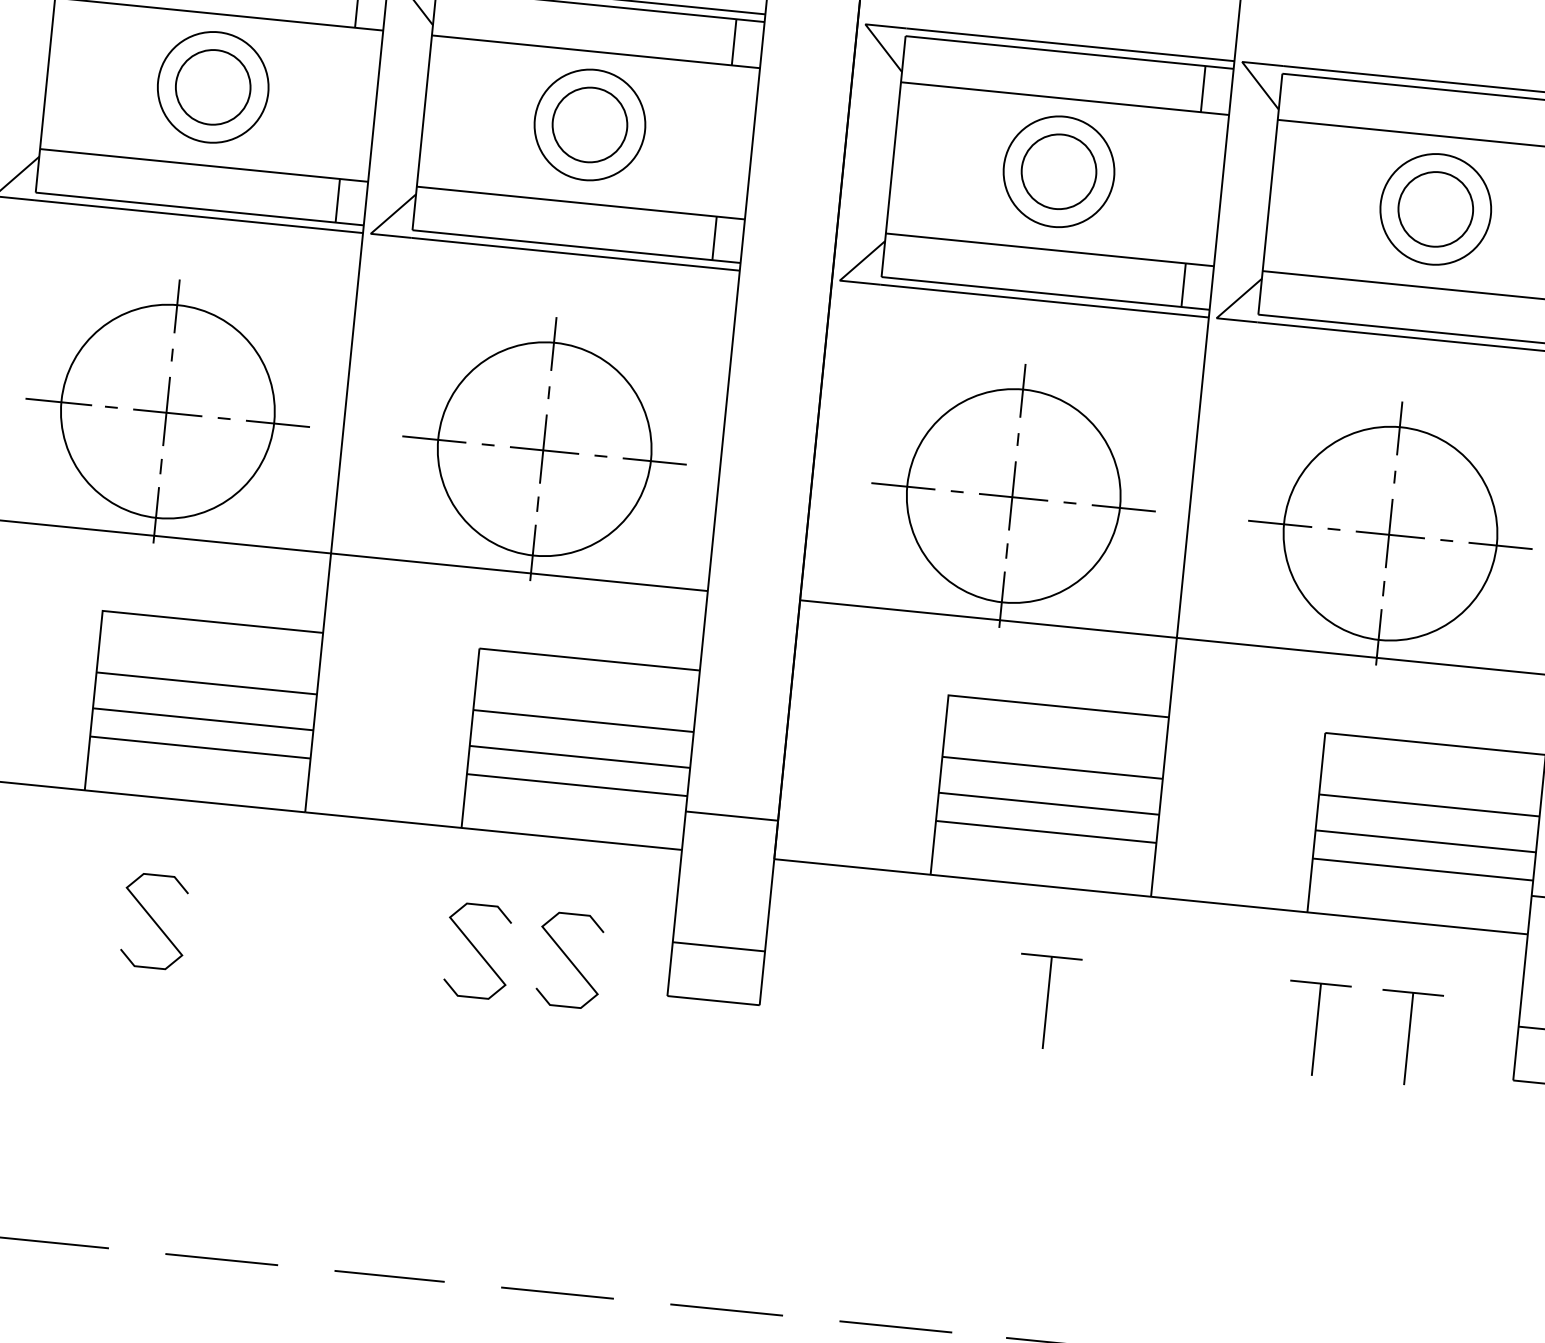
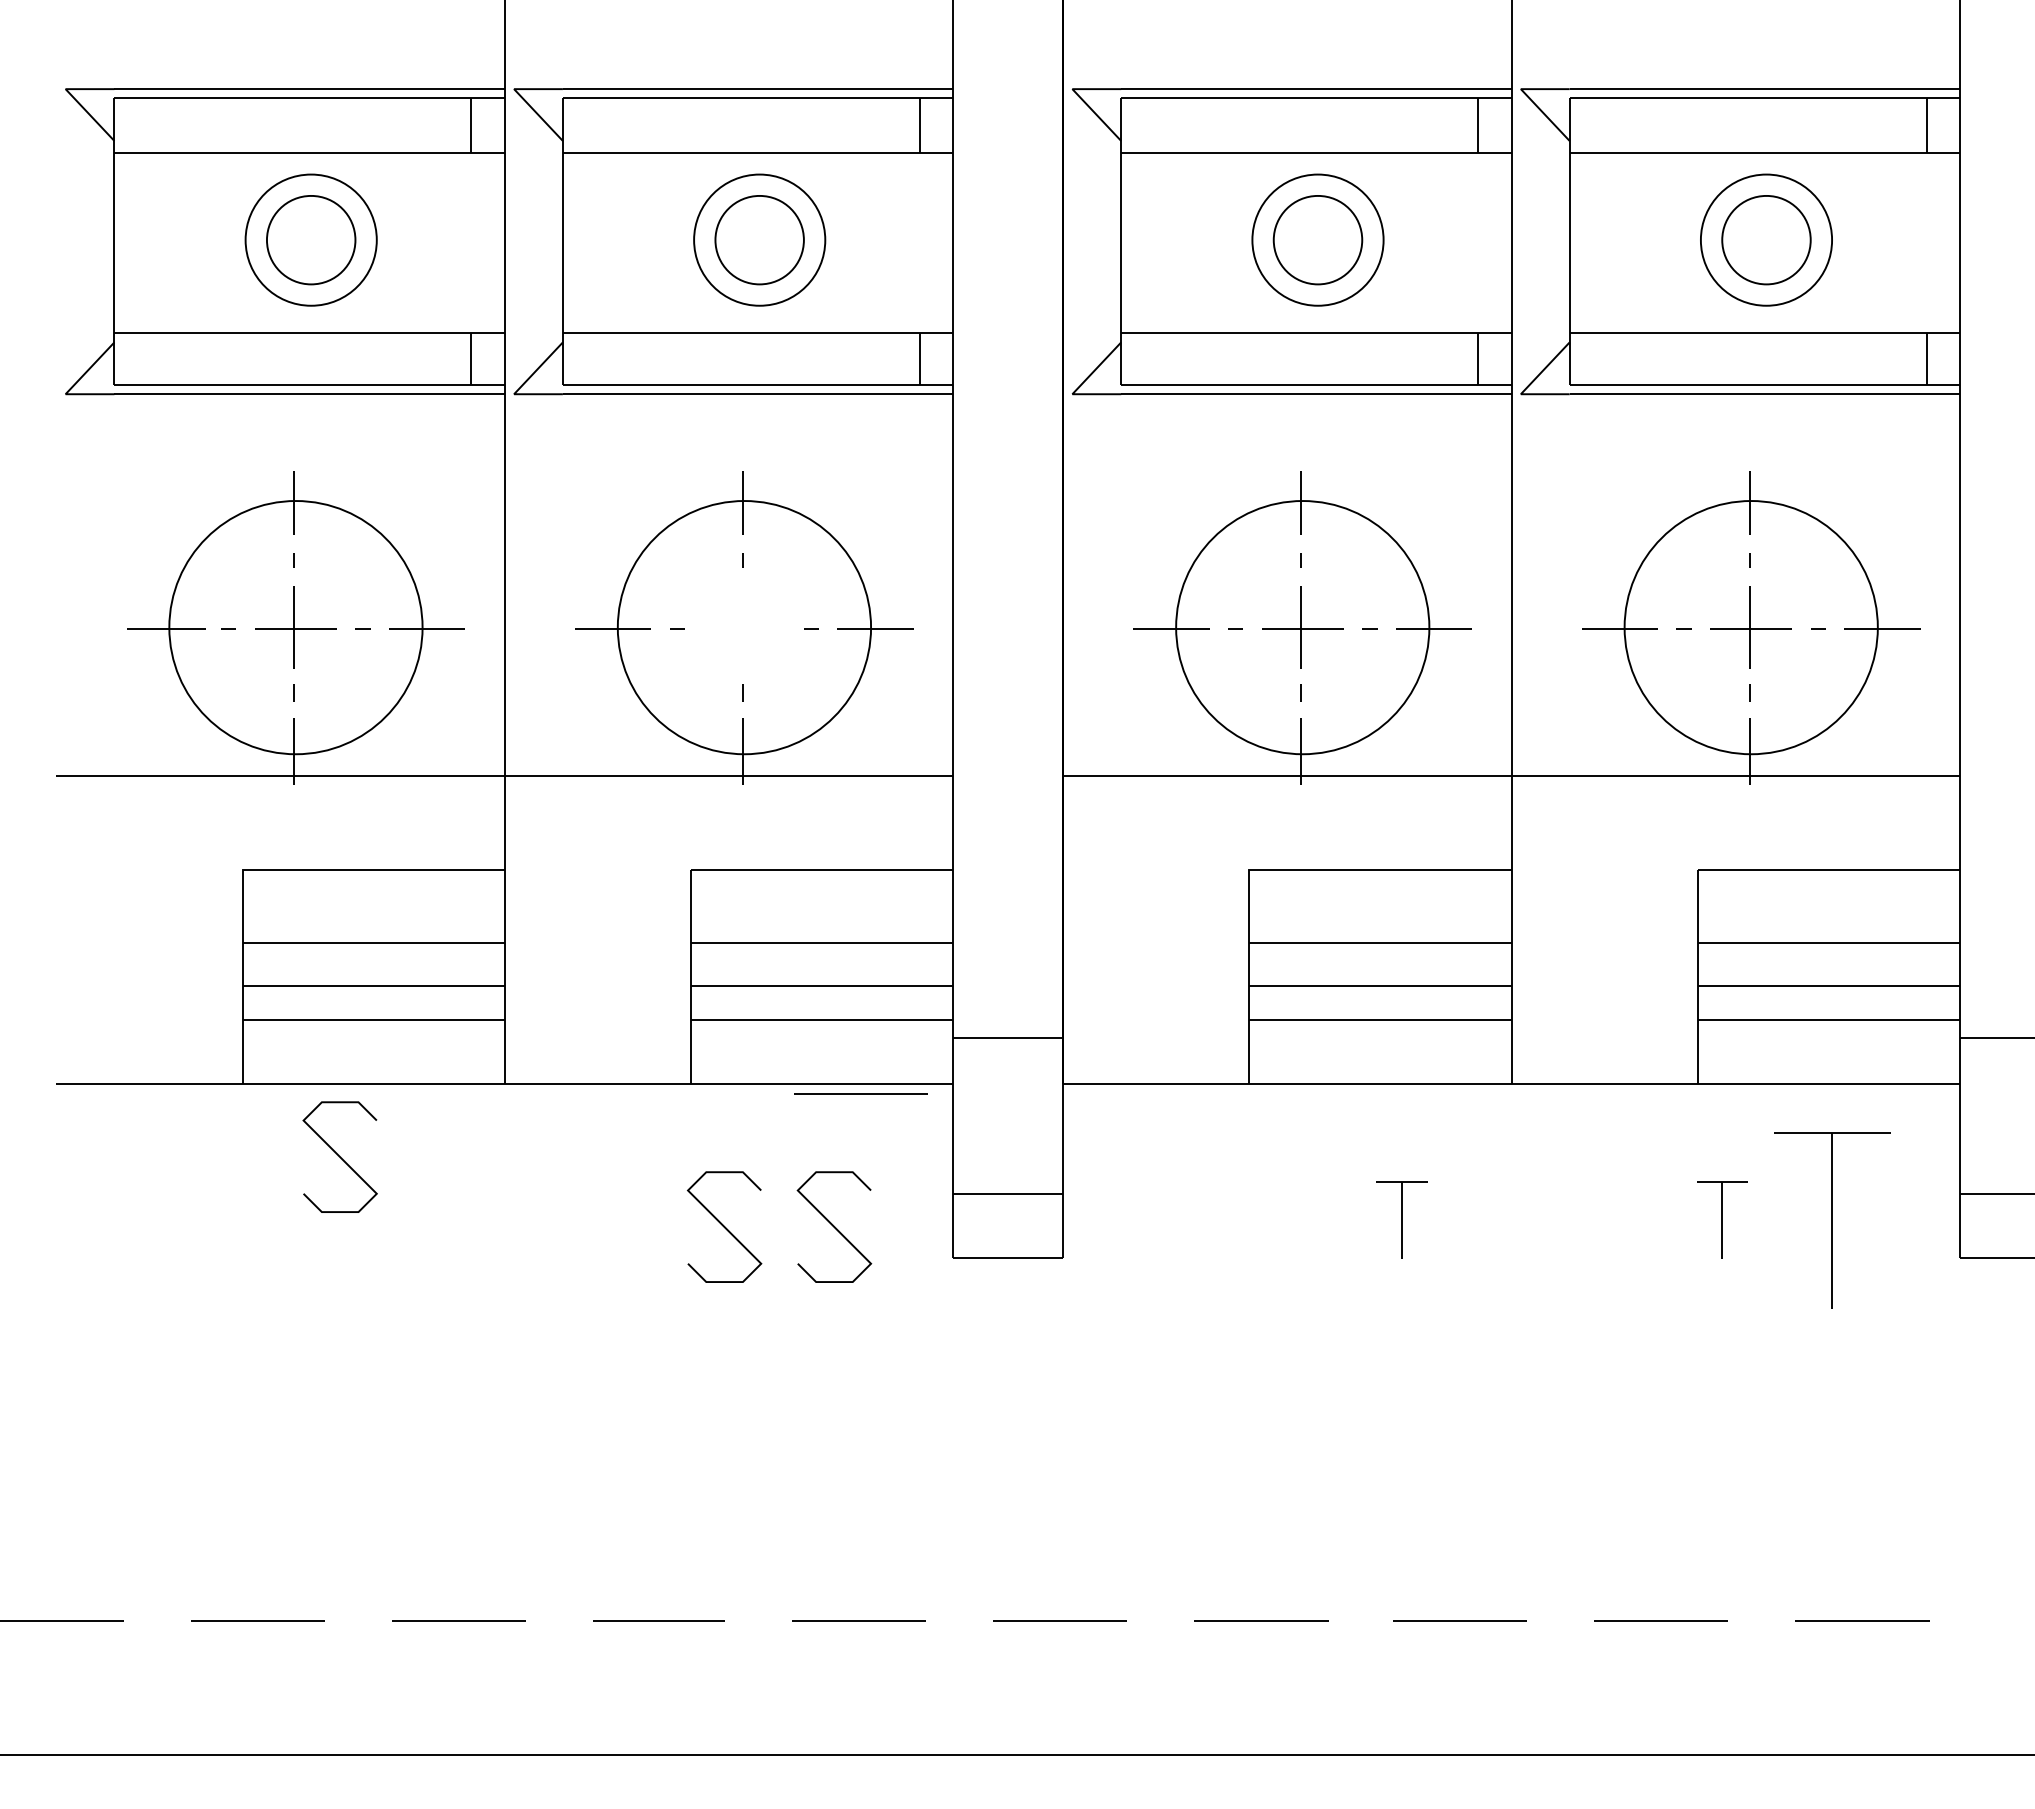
part: (544, 449) -> (744, 627), removed
line: (603, 850) -> (860, 1093), added
curve: (154, 920) -> (339, 1156), moved
part: (1046, 1002) -> (1401, 1220), size x0.7
part: (1316, 1029) -> (1722, 1220), size x0.7
part: (1408, 1038) -> (1831, 1220), size x1.6

